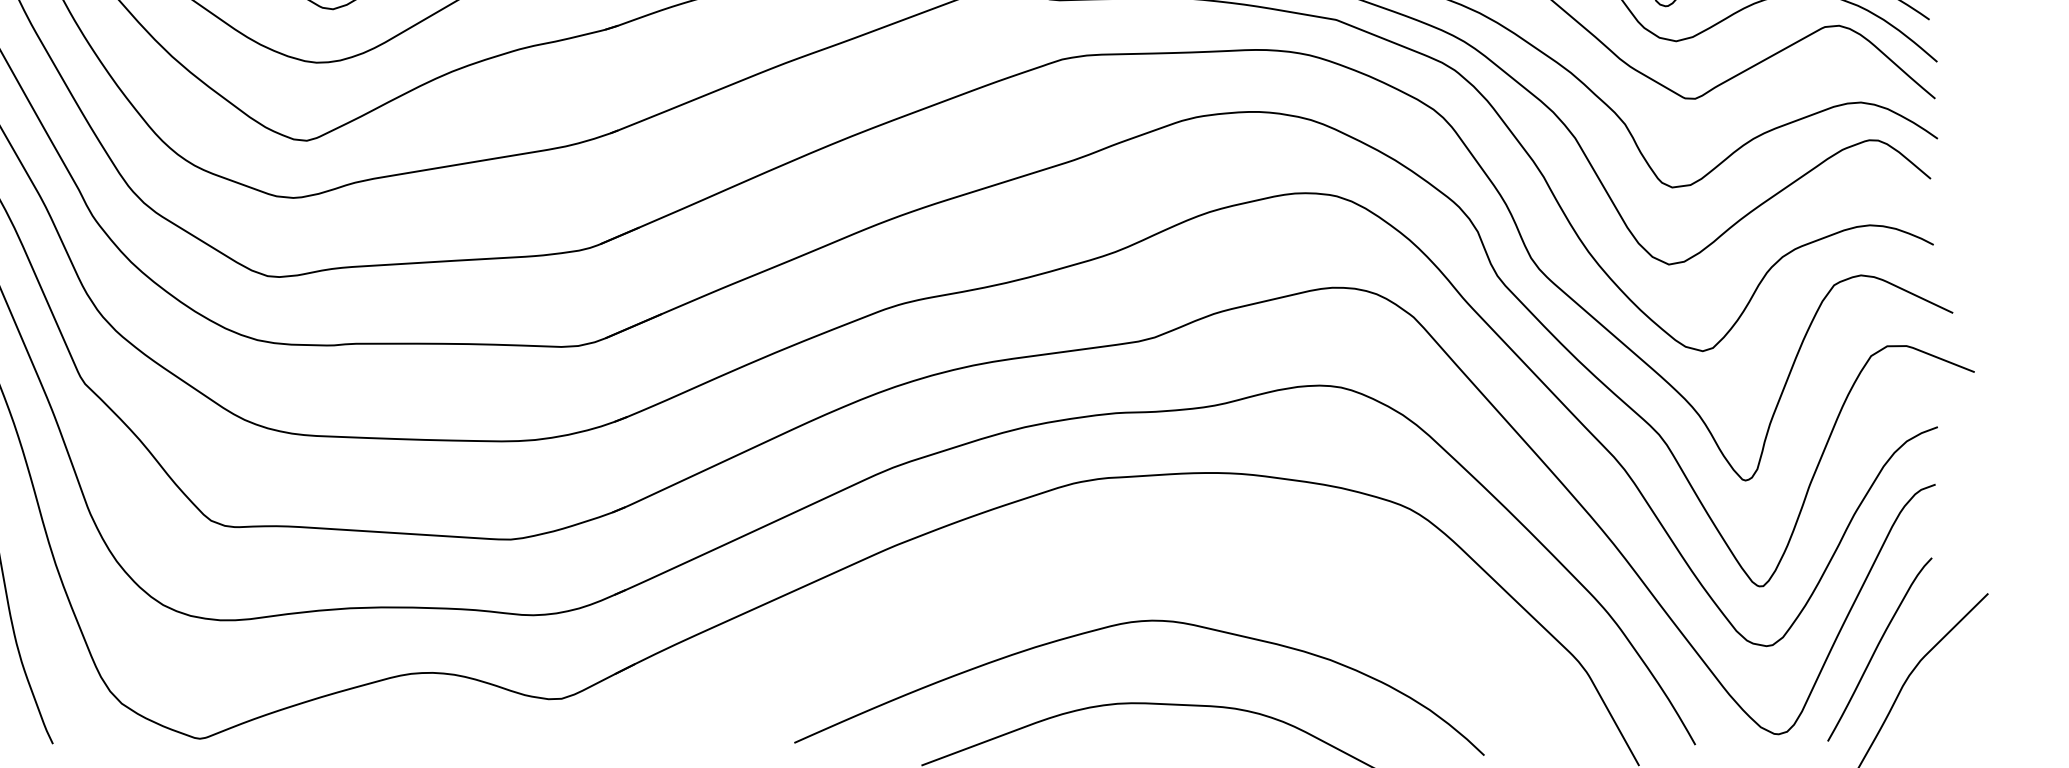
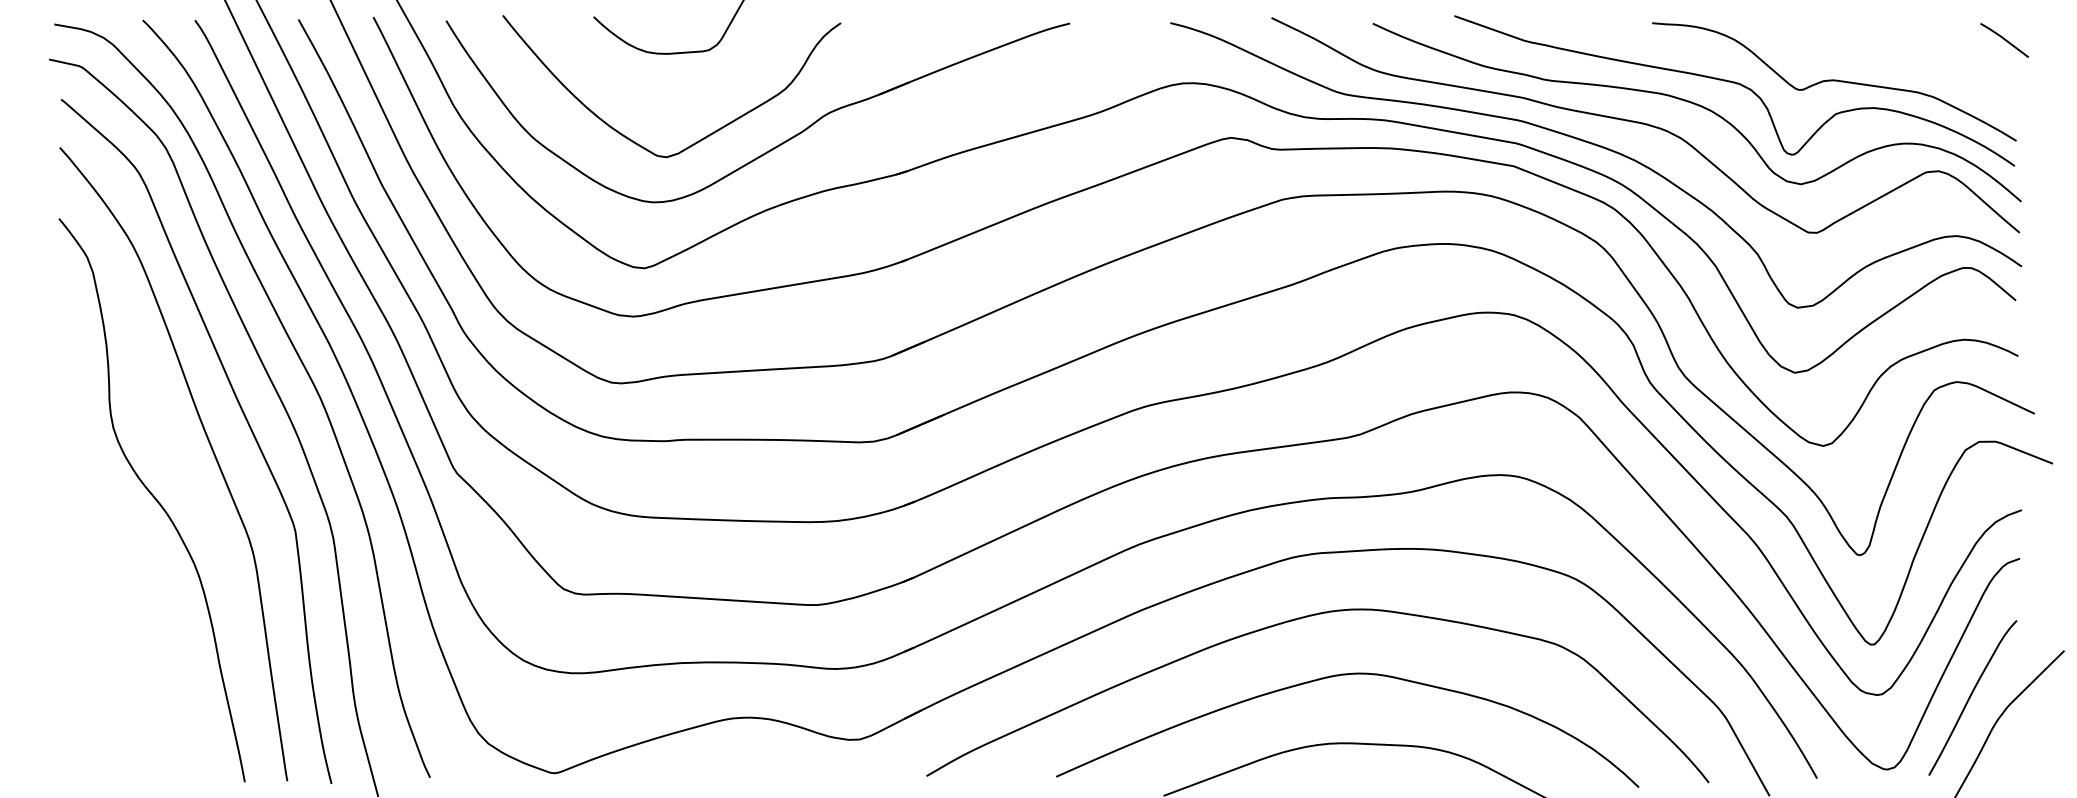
curve: (1083, 556) -> (1300, 619), added

